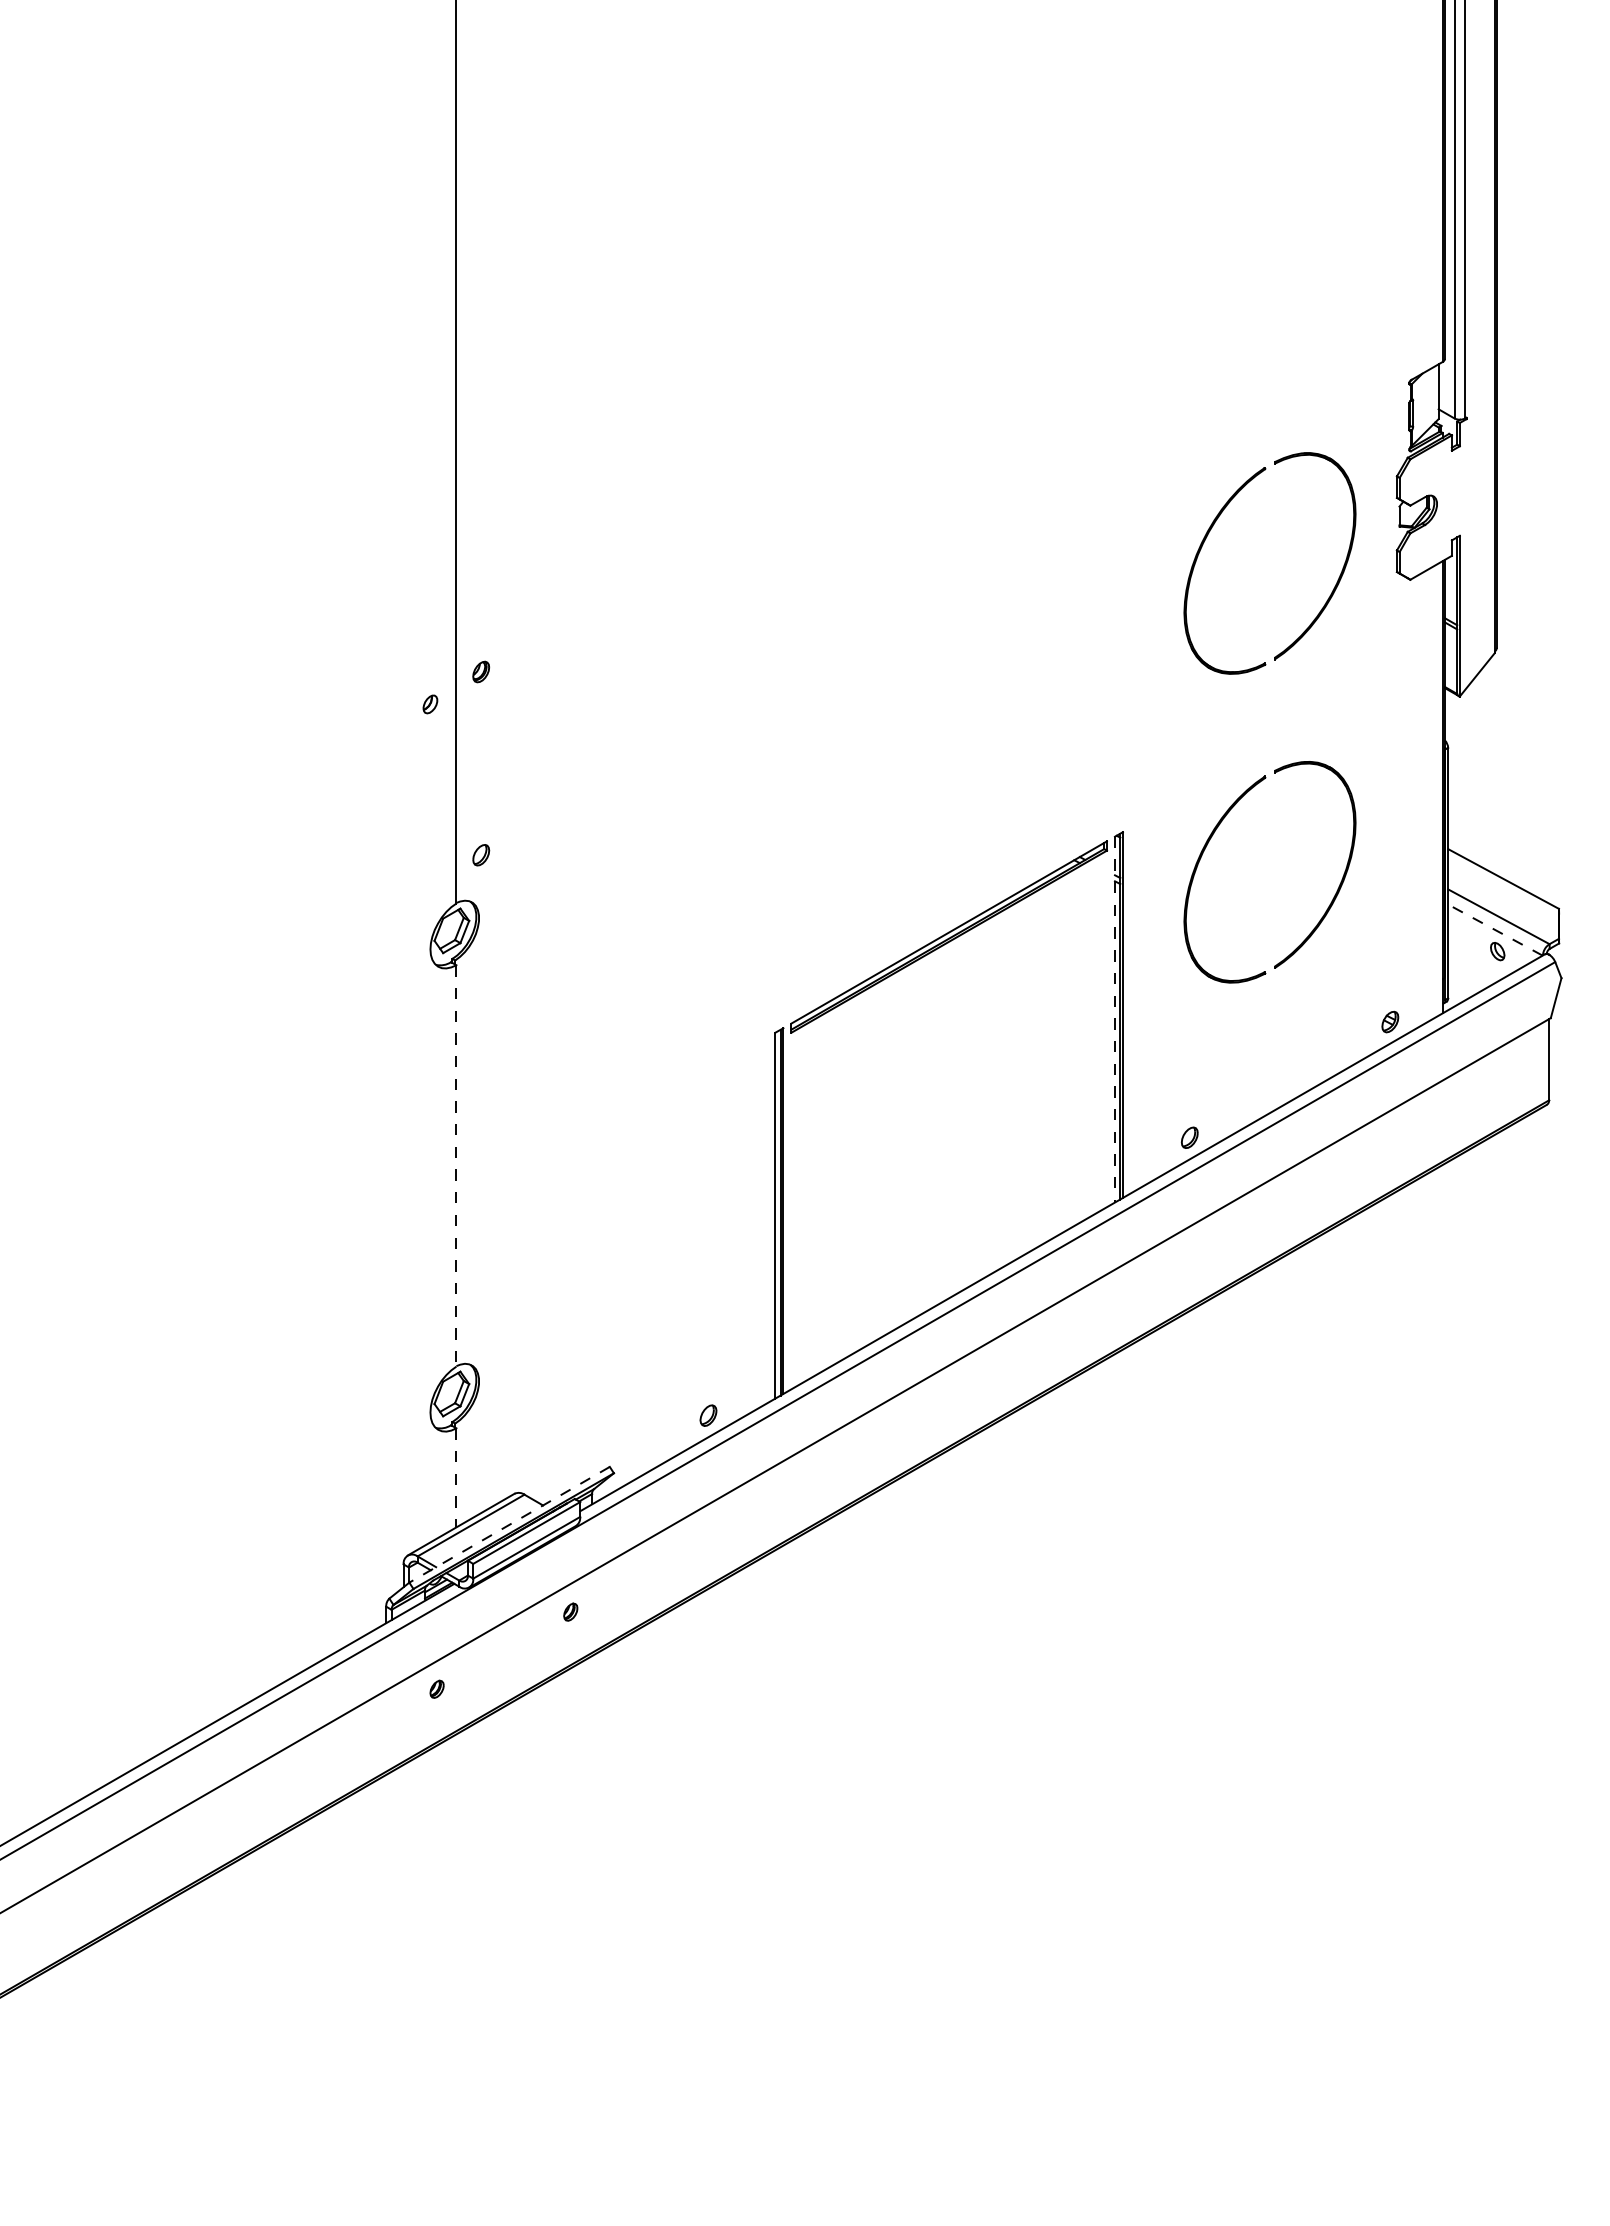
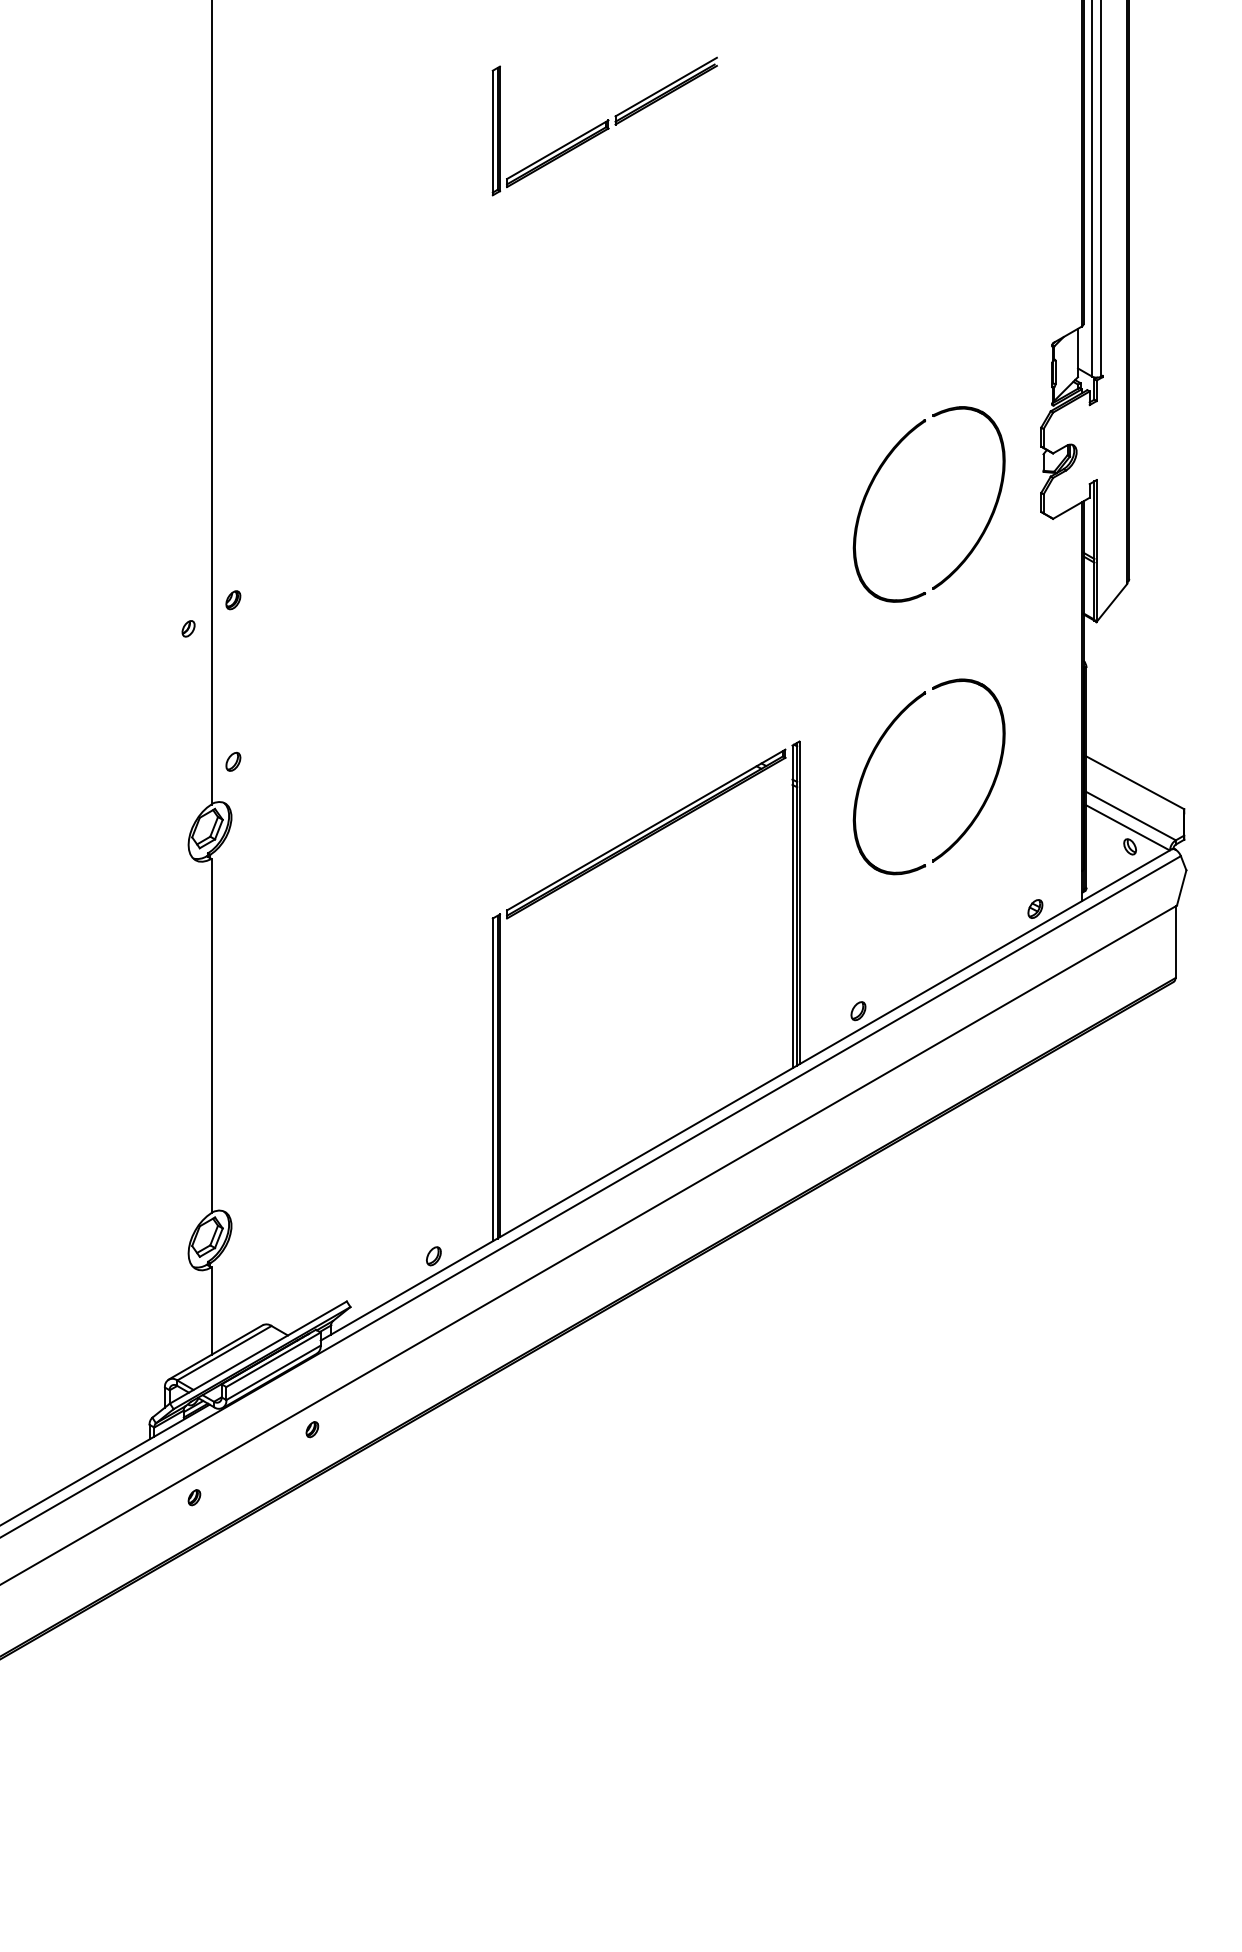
part: (902, 134) -> (605, 126), added
line: (1495, 930) -> (1128, 828), dashed -> solid
line: (1114, 1019) -> (792, 906), dashed -> solid
line: (456, 1165) -> (211, 1035), dashed -> solid
line: (456, 1477) -> (211, 1310), dashed -> solid
line: (509, 1524) -> (258, 1352), dashed -> solid

